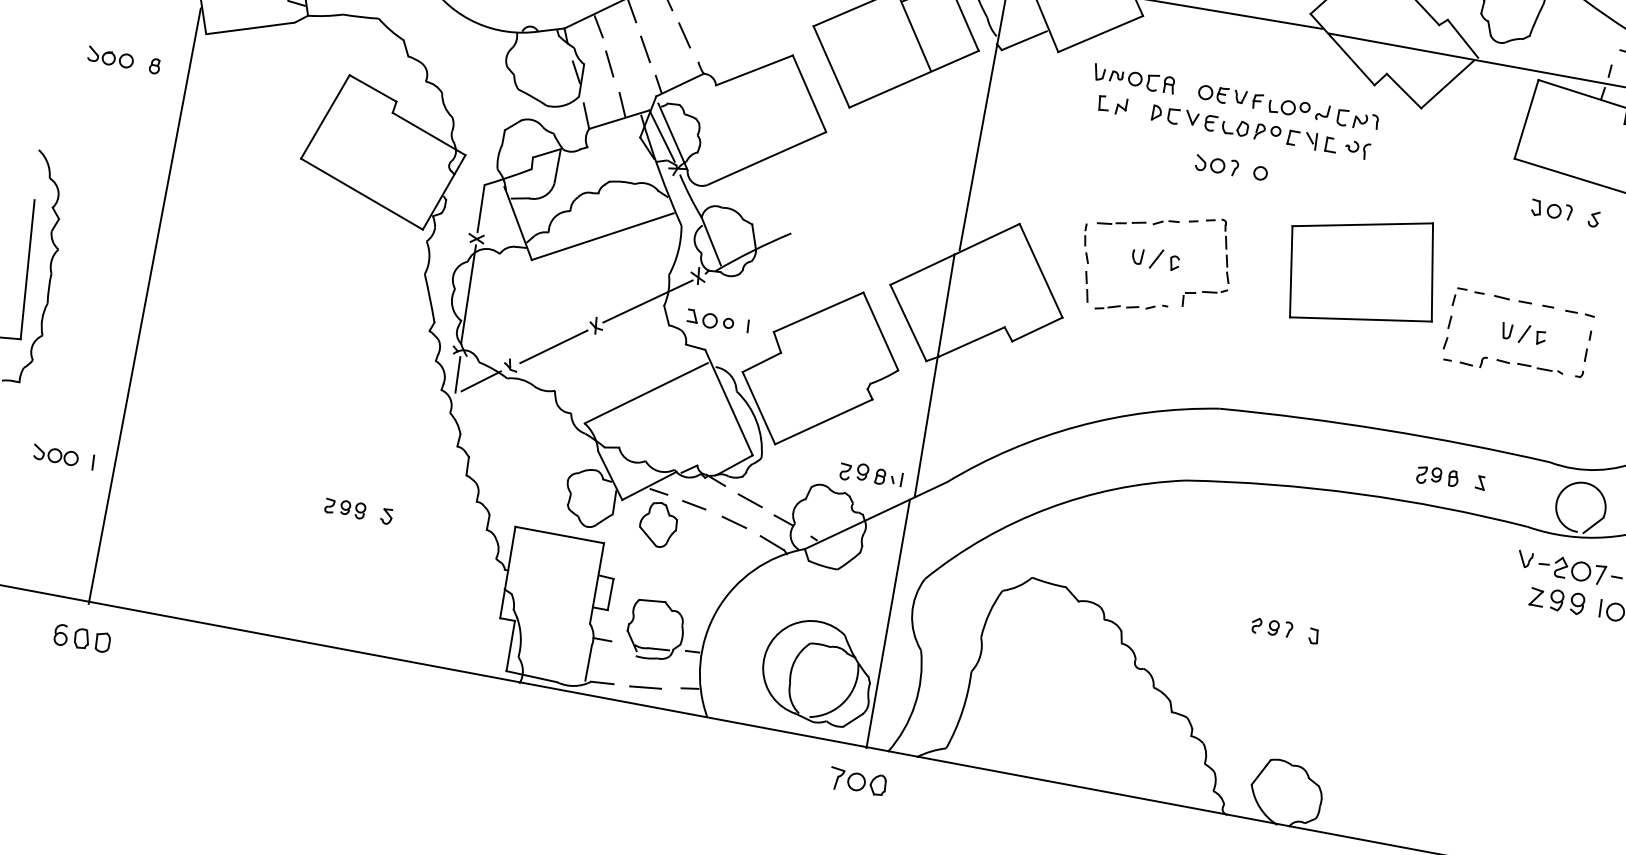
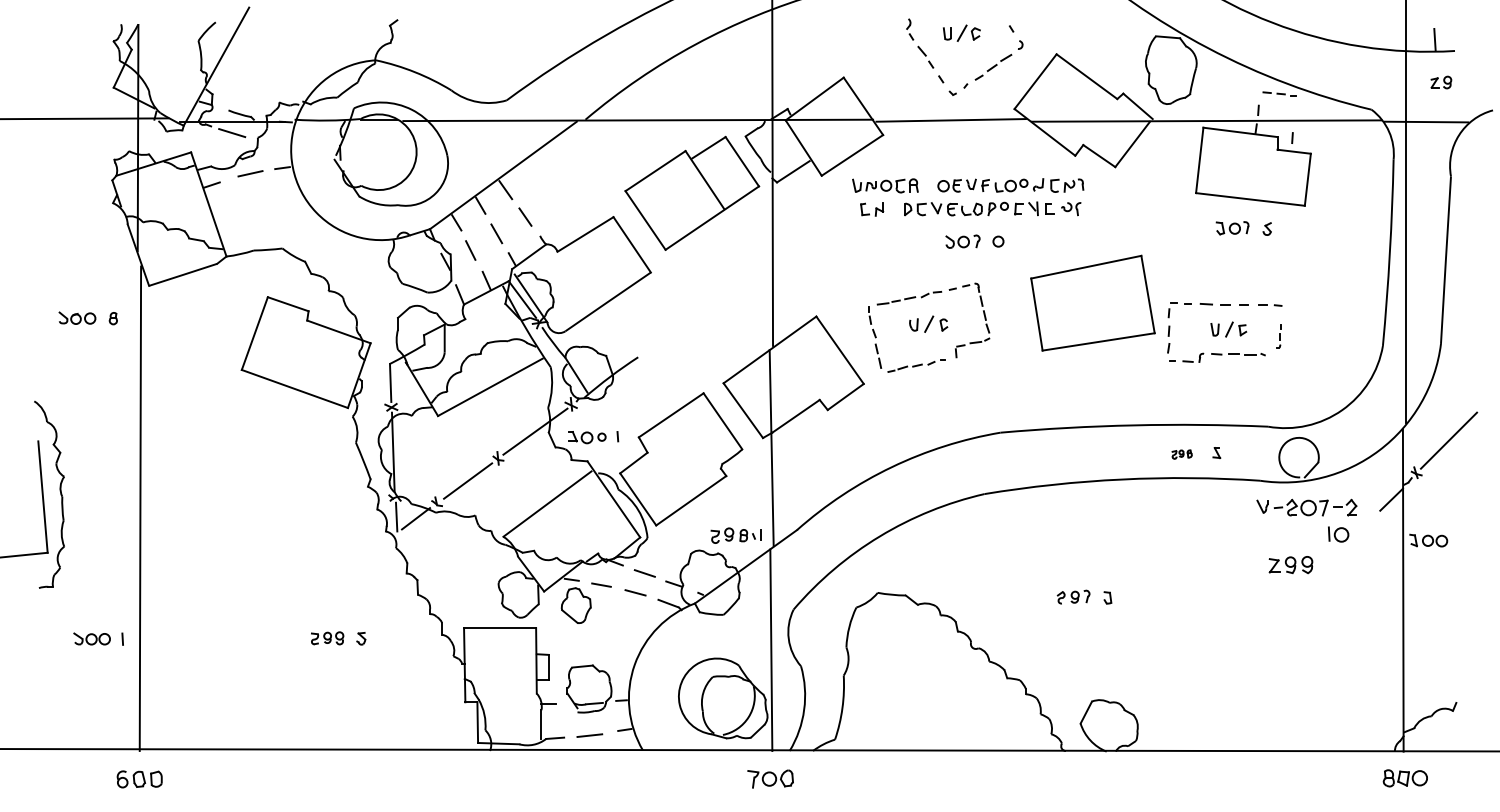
part: (1583, 353) -> (1278, 336), size x0.6
part: (1438, 476) -> (1182, 454), size x0.6
part: (1556, 600) -> (1290, 565), moved

